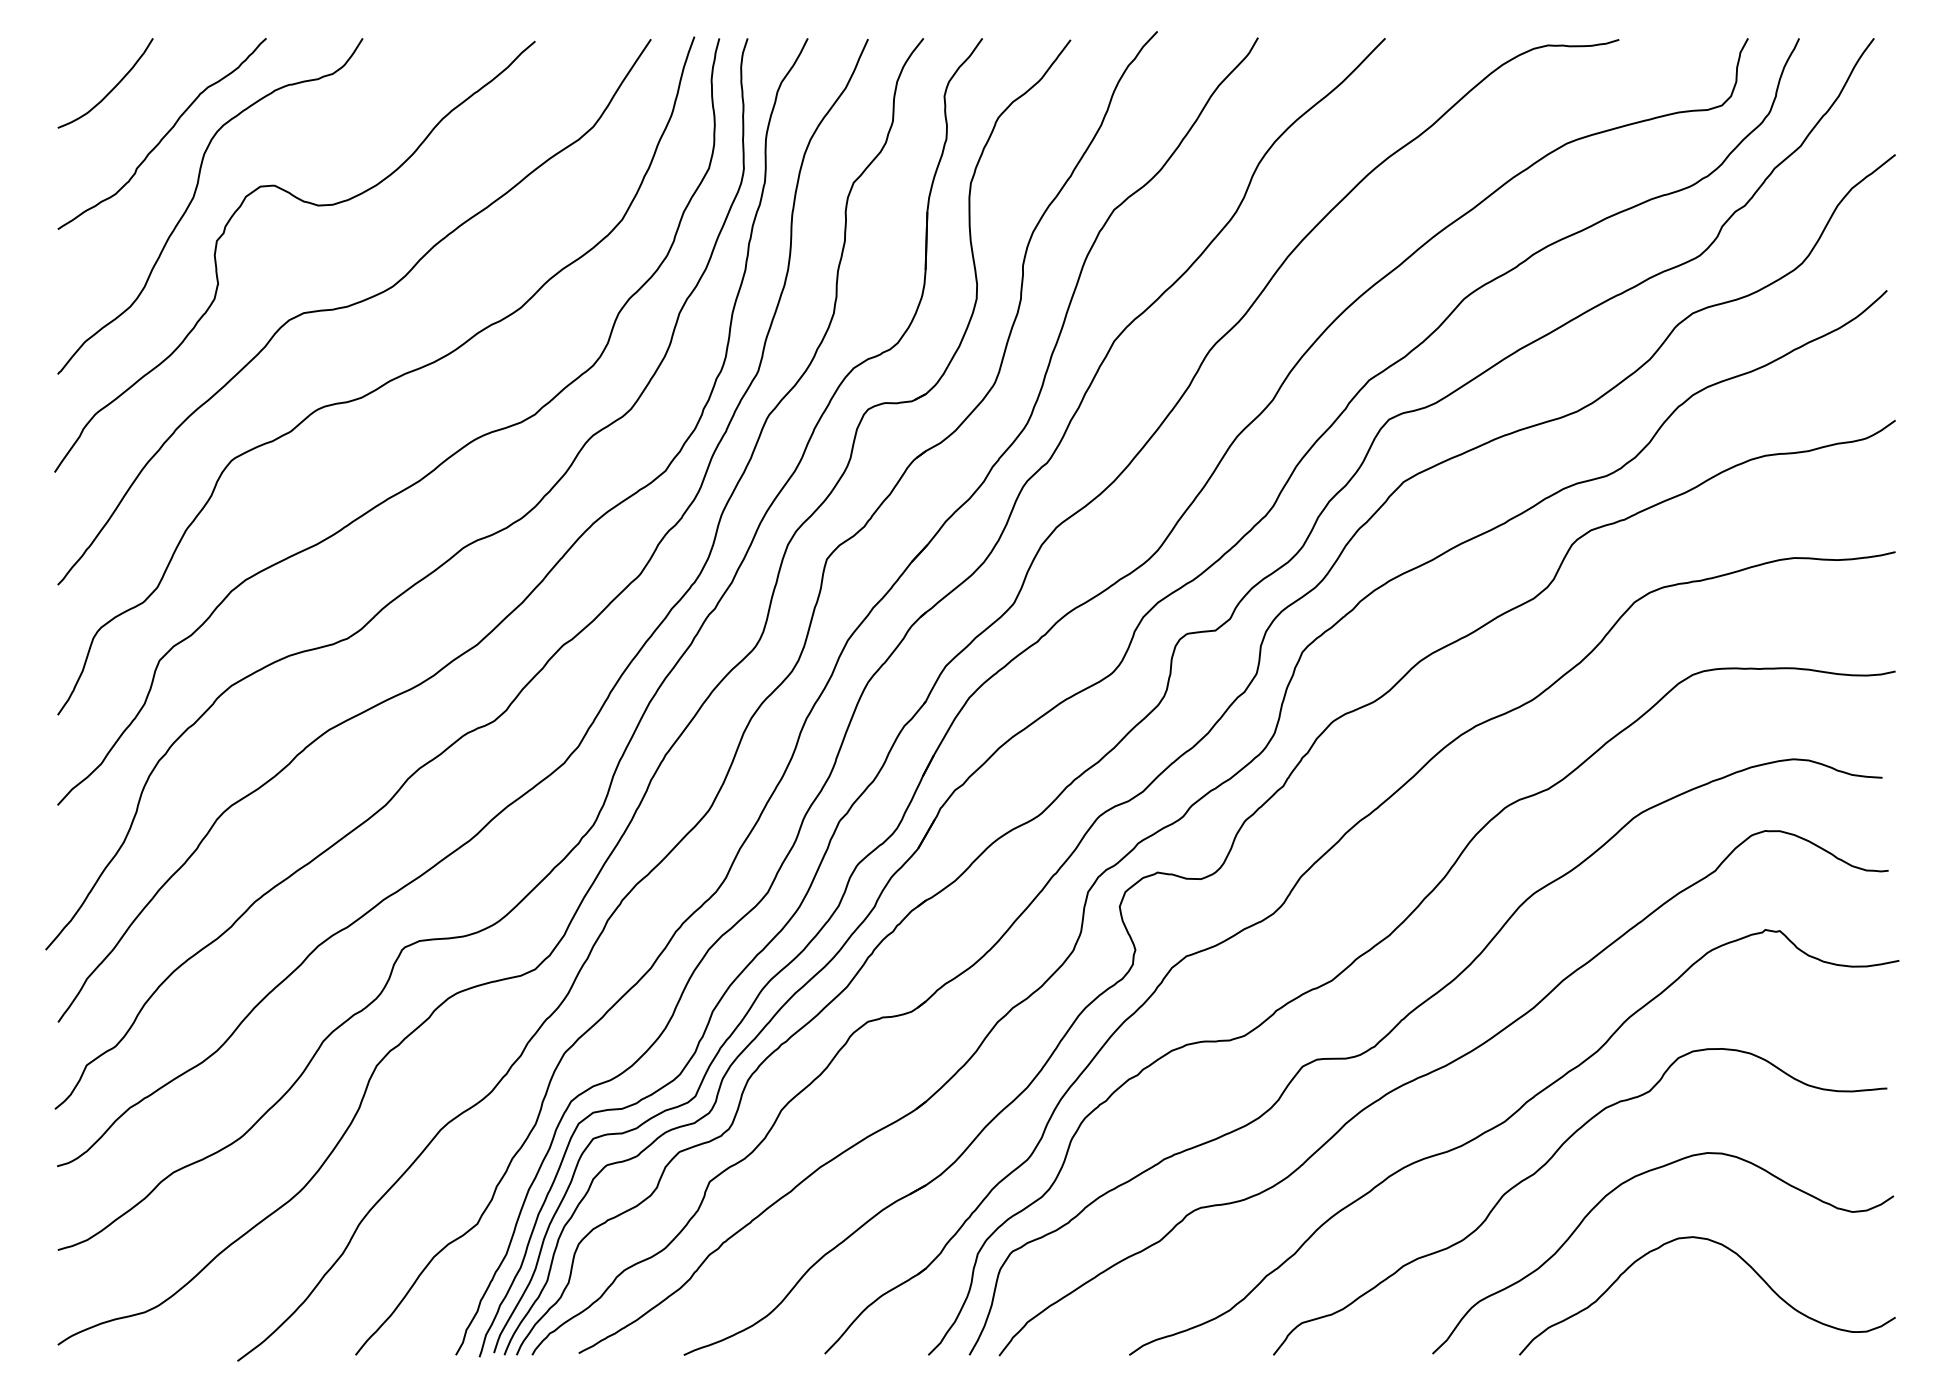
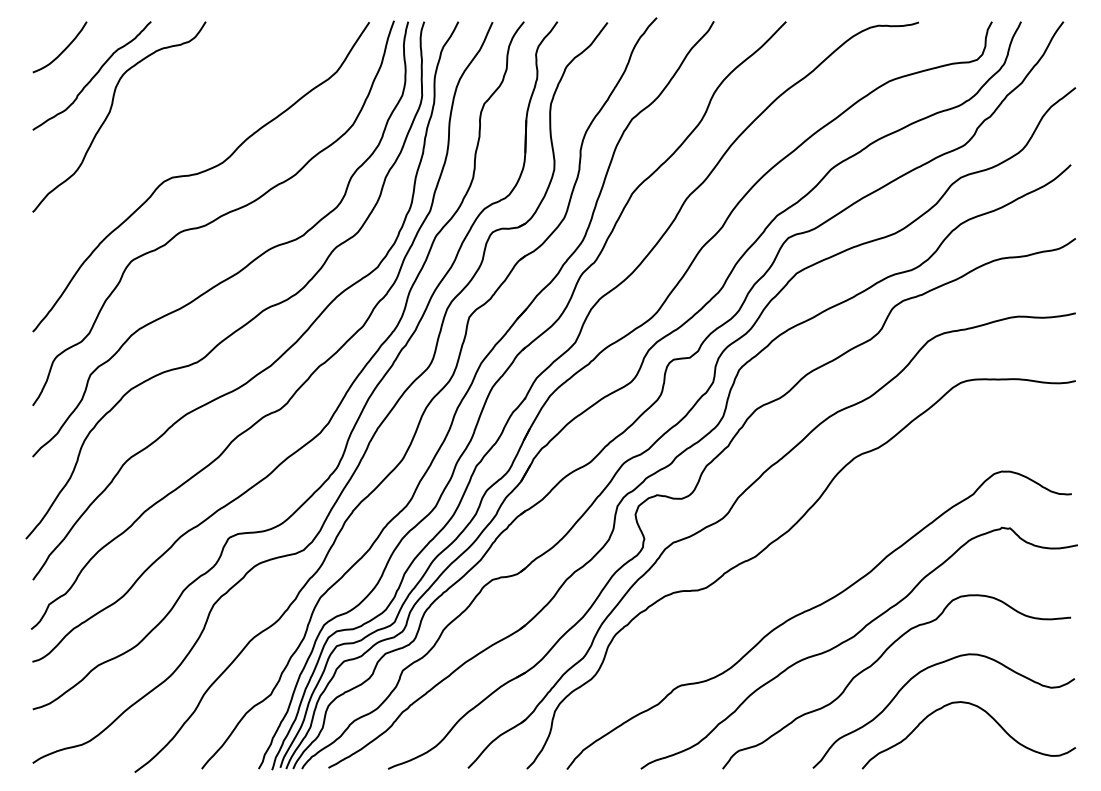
curve: (311, 205) -> (176, 116), removed
curve: (1396, 1028) -> (792, 583), removed

